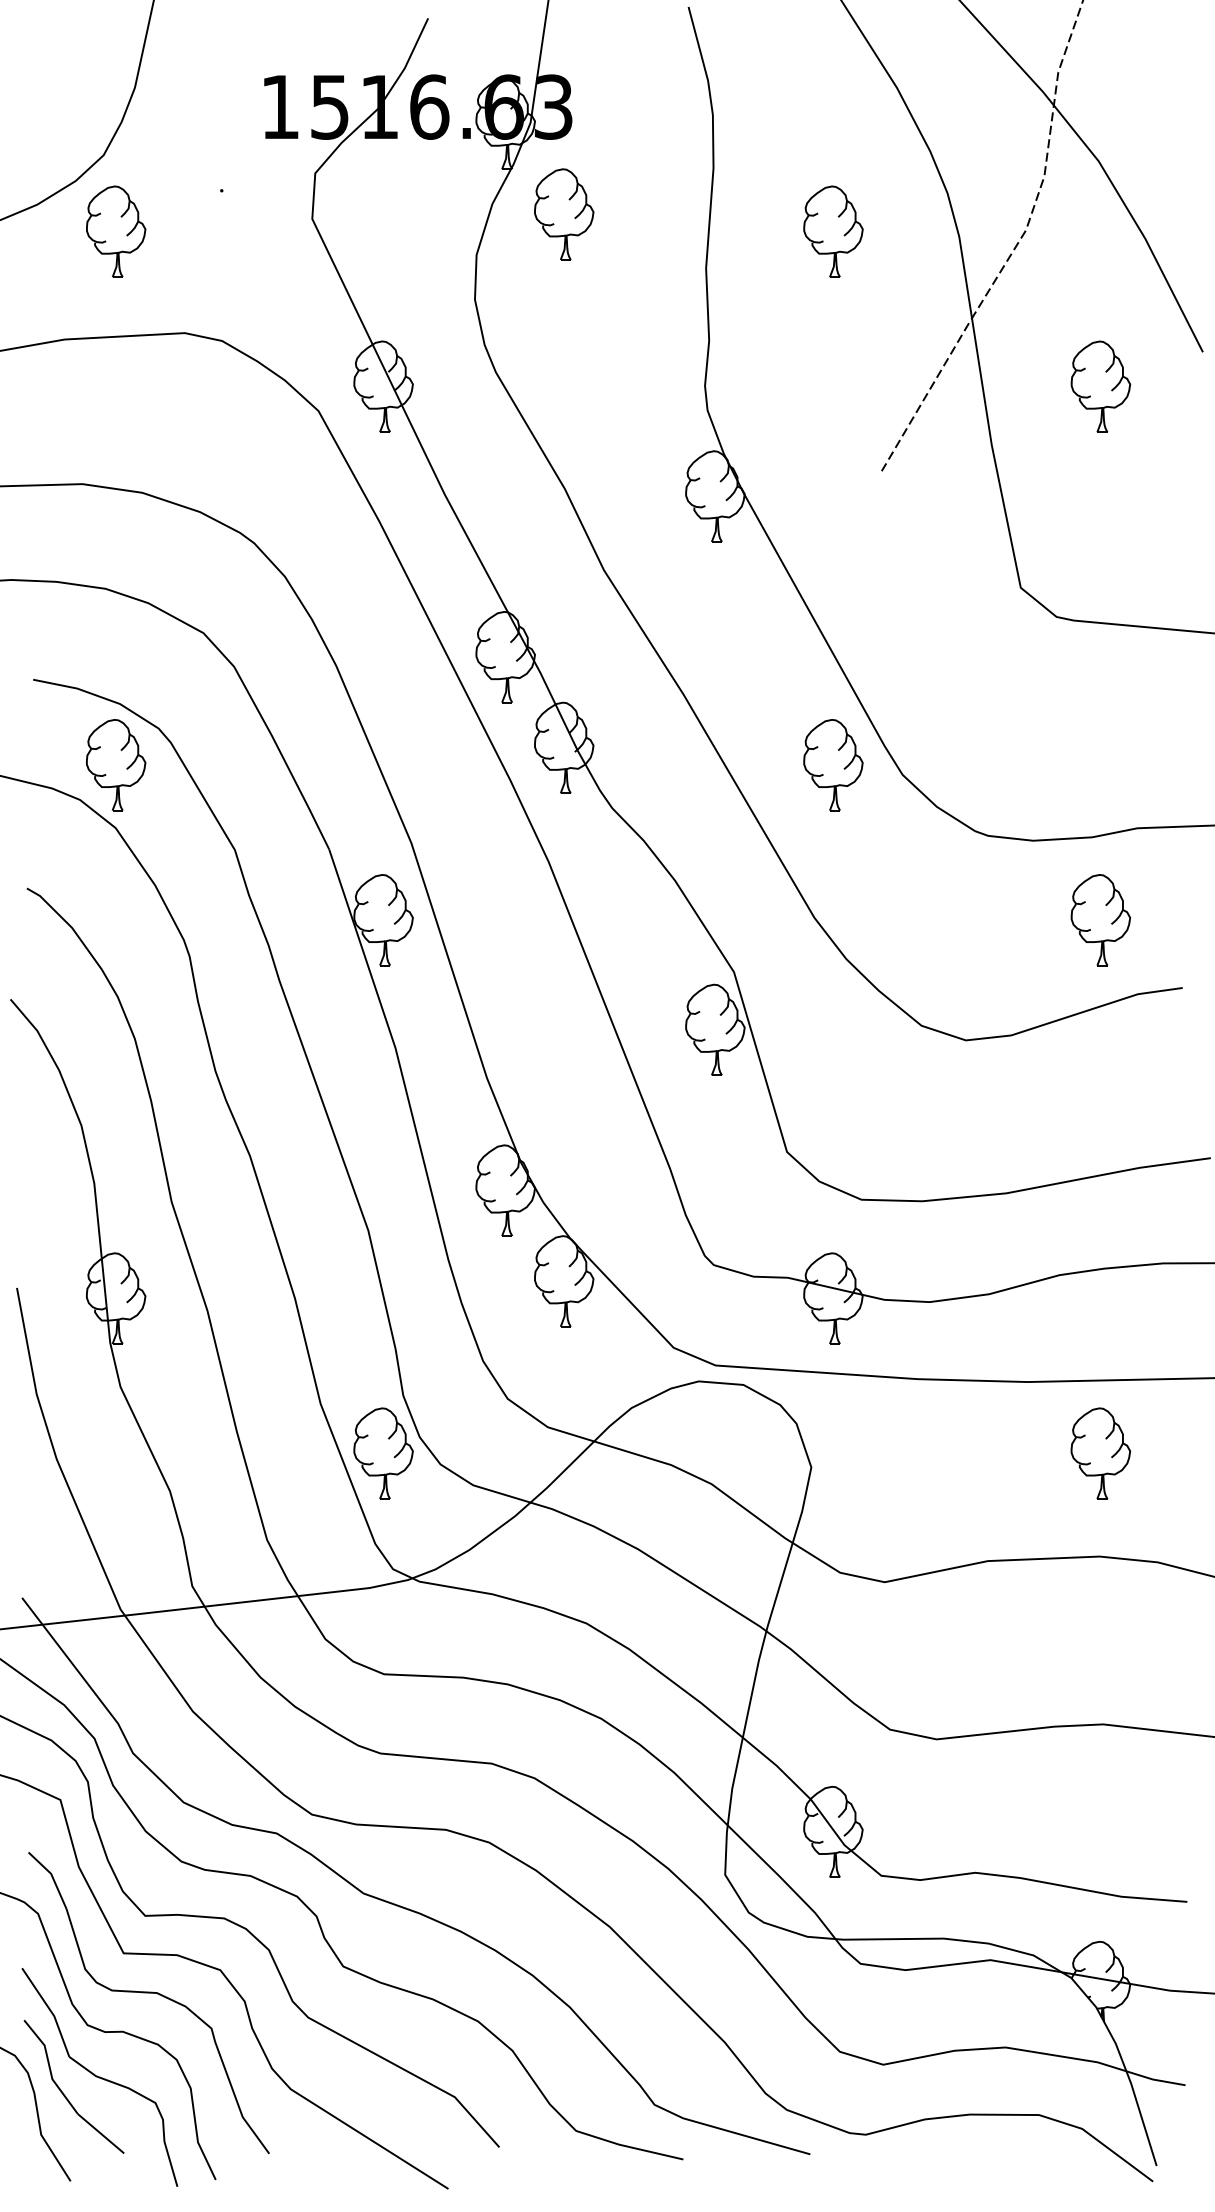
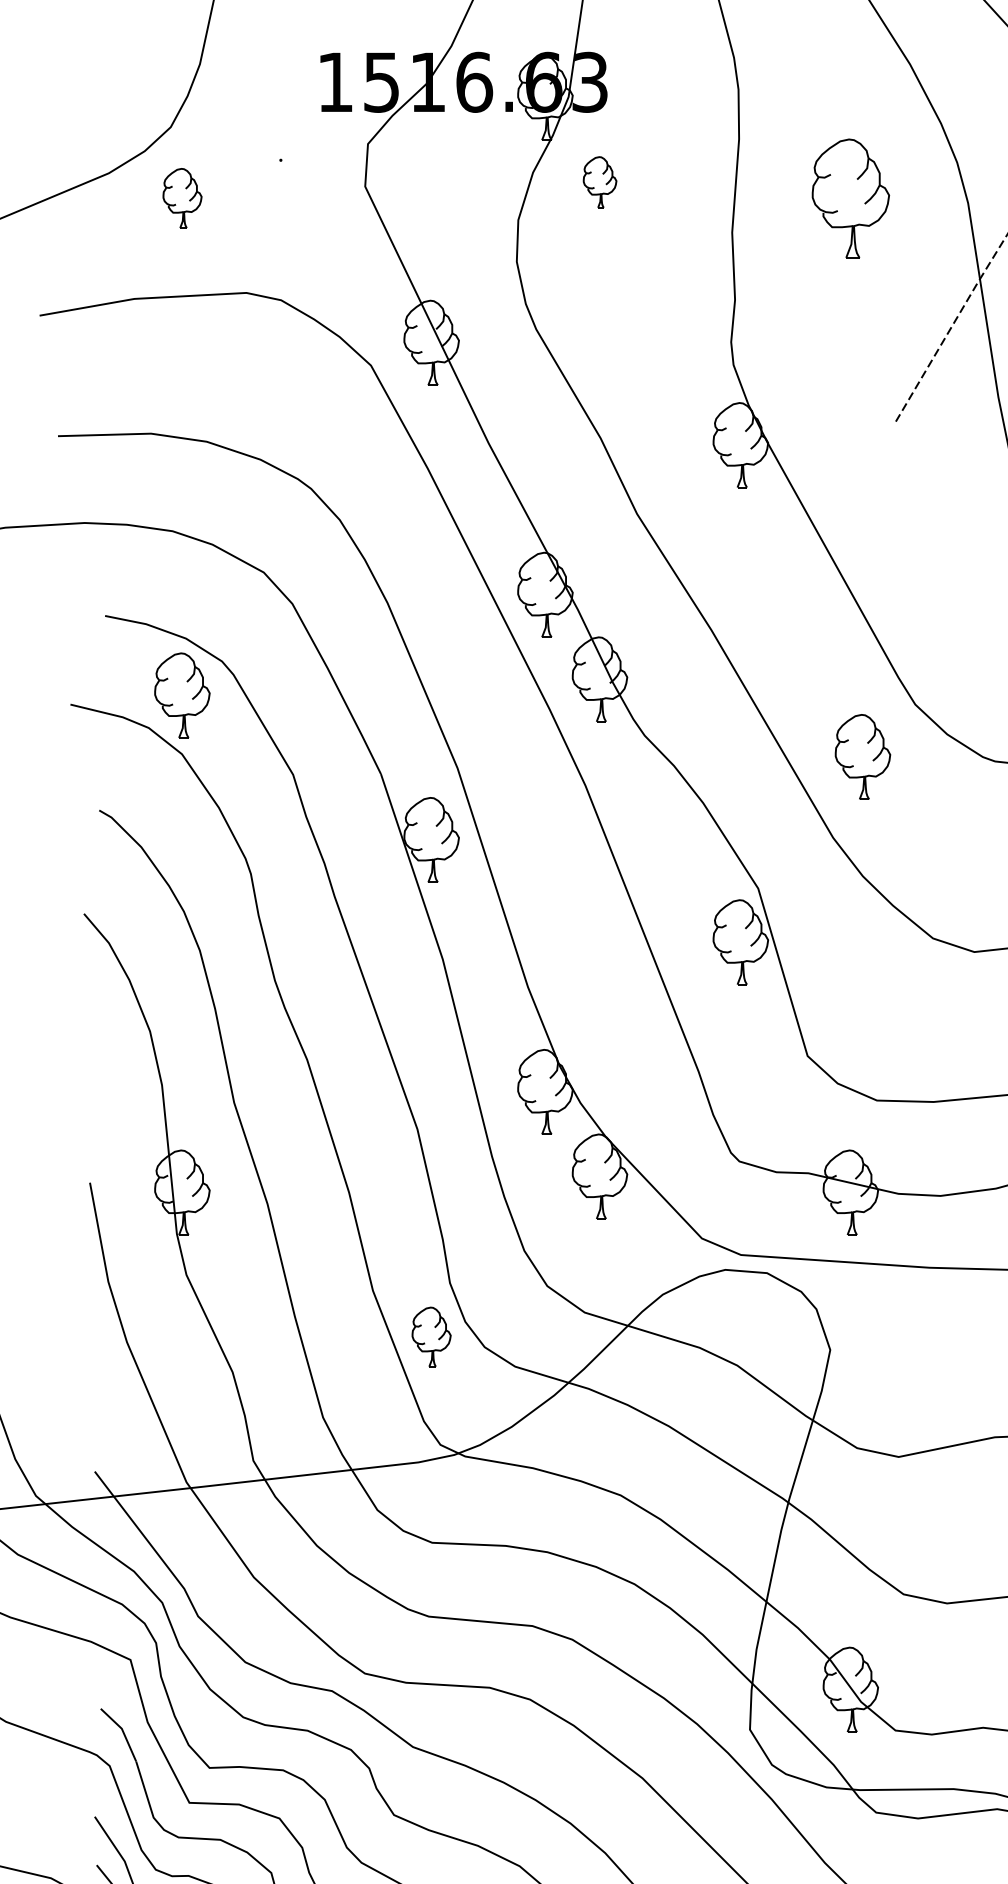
part: (564, 214) -> (600, 182), size x0.6
part: (116, 231) -> (182, 198), size x0.7
part: (833, 231) -> (850, 198), size x1.4
part: (833, 765) -> (863, 757), moved
part: (383, 1453) -> (431, 1337), size x0.7

